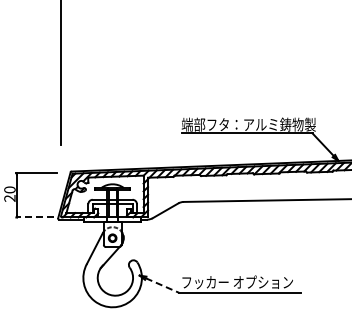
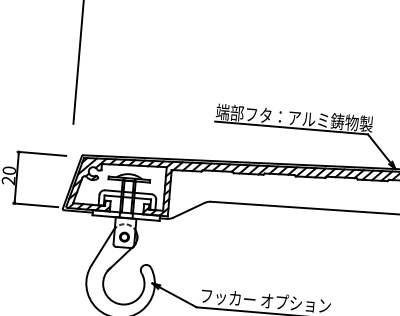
line: (34, 217) -> (35, 205), dashed -> solid
line: (162, 285) -> (178, 297), dashed -> solid

